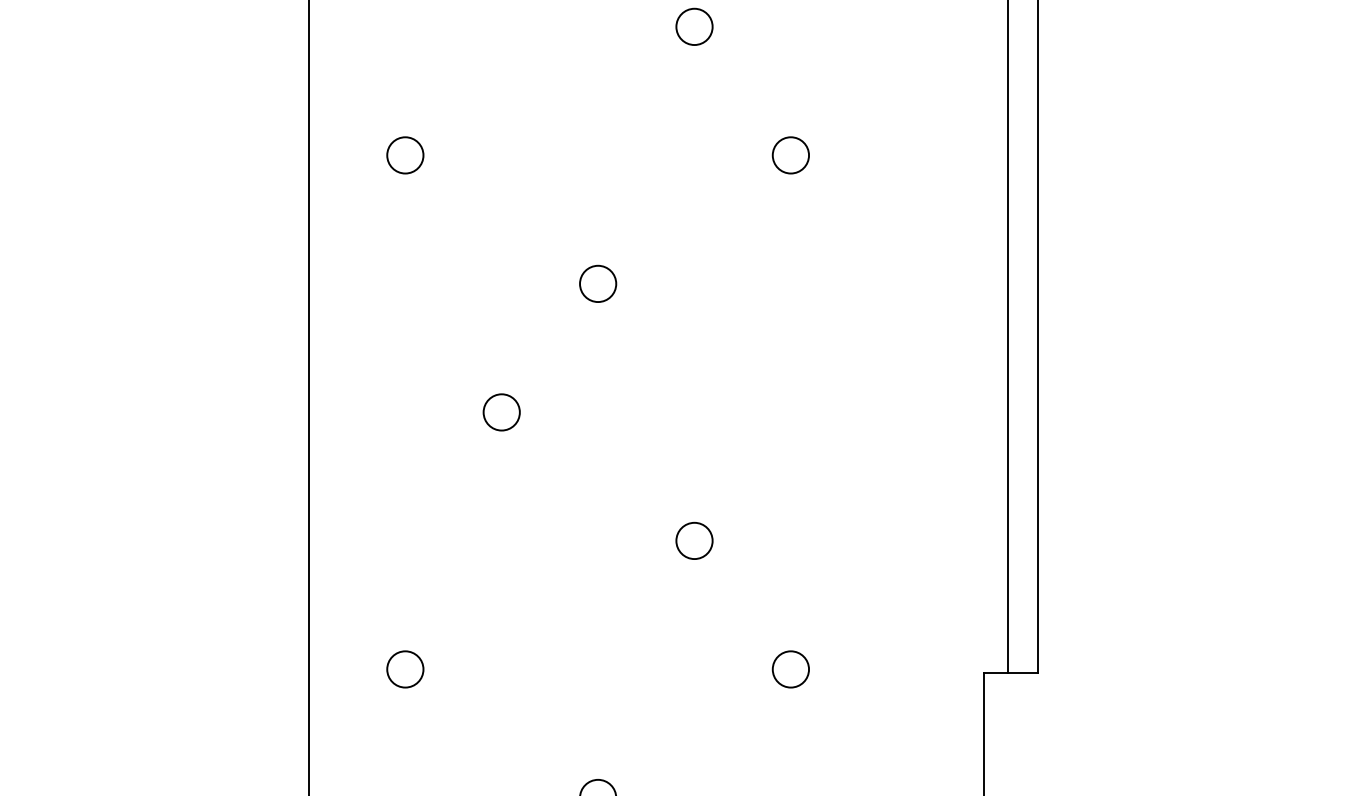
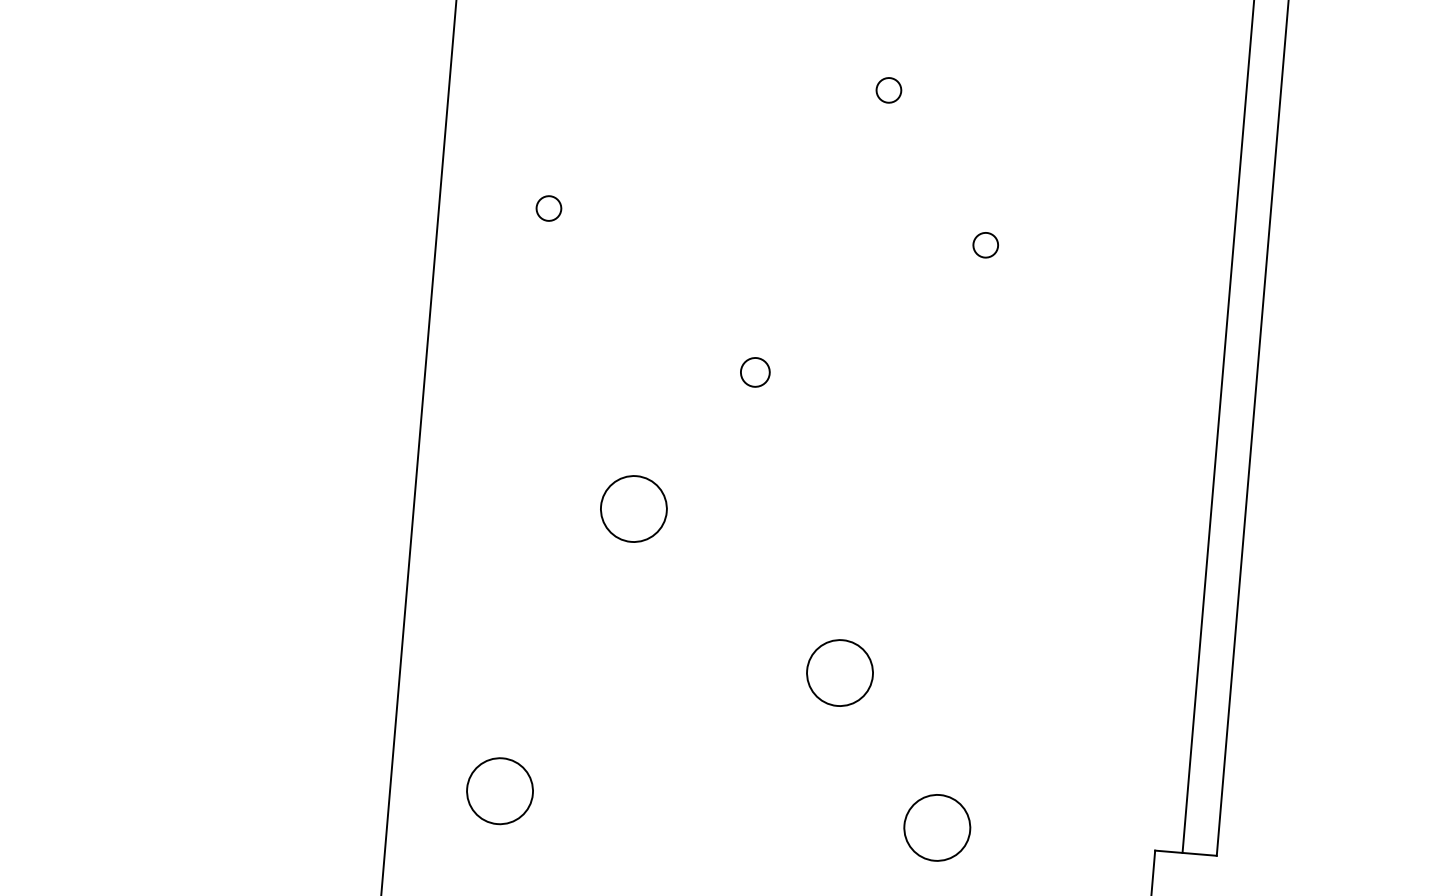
circle: (694, 26) -> (888, 89), size x0.6
circle: (405, 155) -> (549, 208), size x0.6
circle: (790, 155) -> (985, 245), size x0.6
circle: (598, 283) -> (755, 372), size x0.7
circle: (501, 412) -> (633, 509), size x1.6
circle: (694, 540) -> (840, 672), size x1.6
circle: (405, 669) -> (500, 791), size x1.6
circle: (790, 669) -> (936, 827), size x1.6

